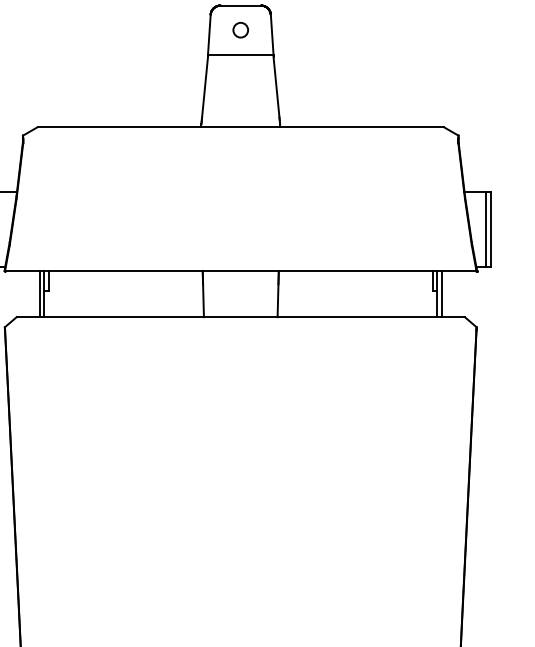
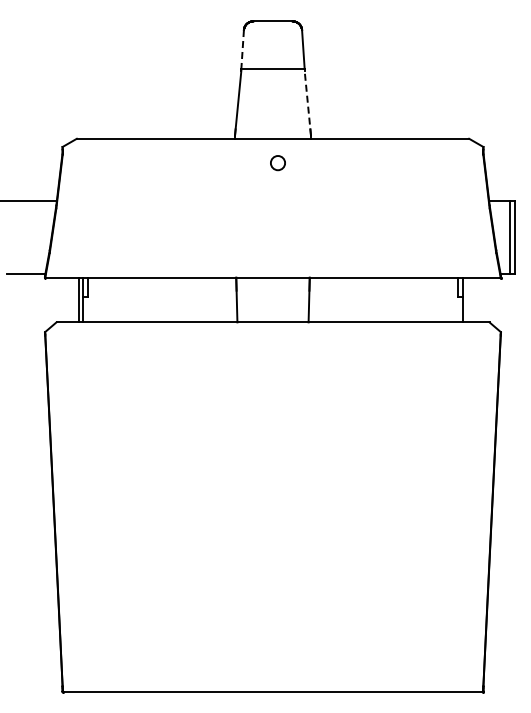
circle: (240, 30) -> (277, 163), moved
line: (209, 34) -> (242, 49), solid -> dashed
line: (276, 90) -> (307, 103), solid -> dashed
line: (442, 293) -> (467, 299), removed

